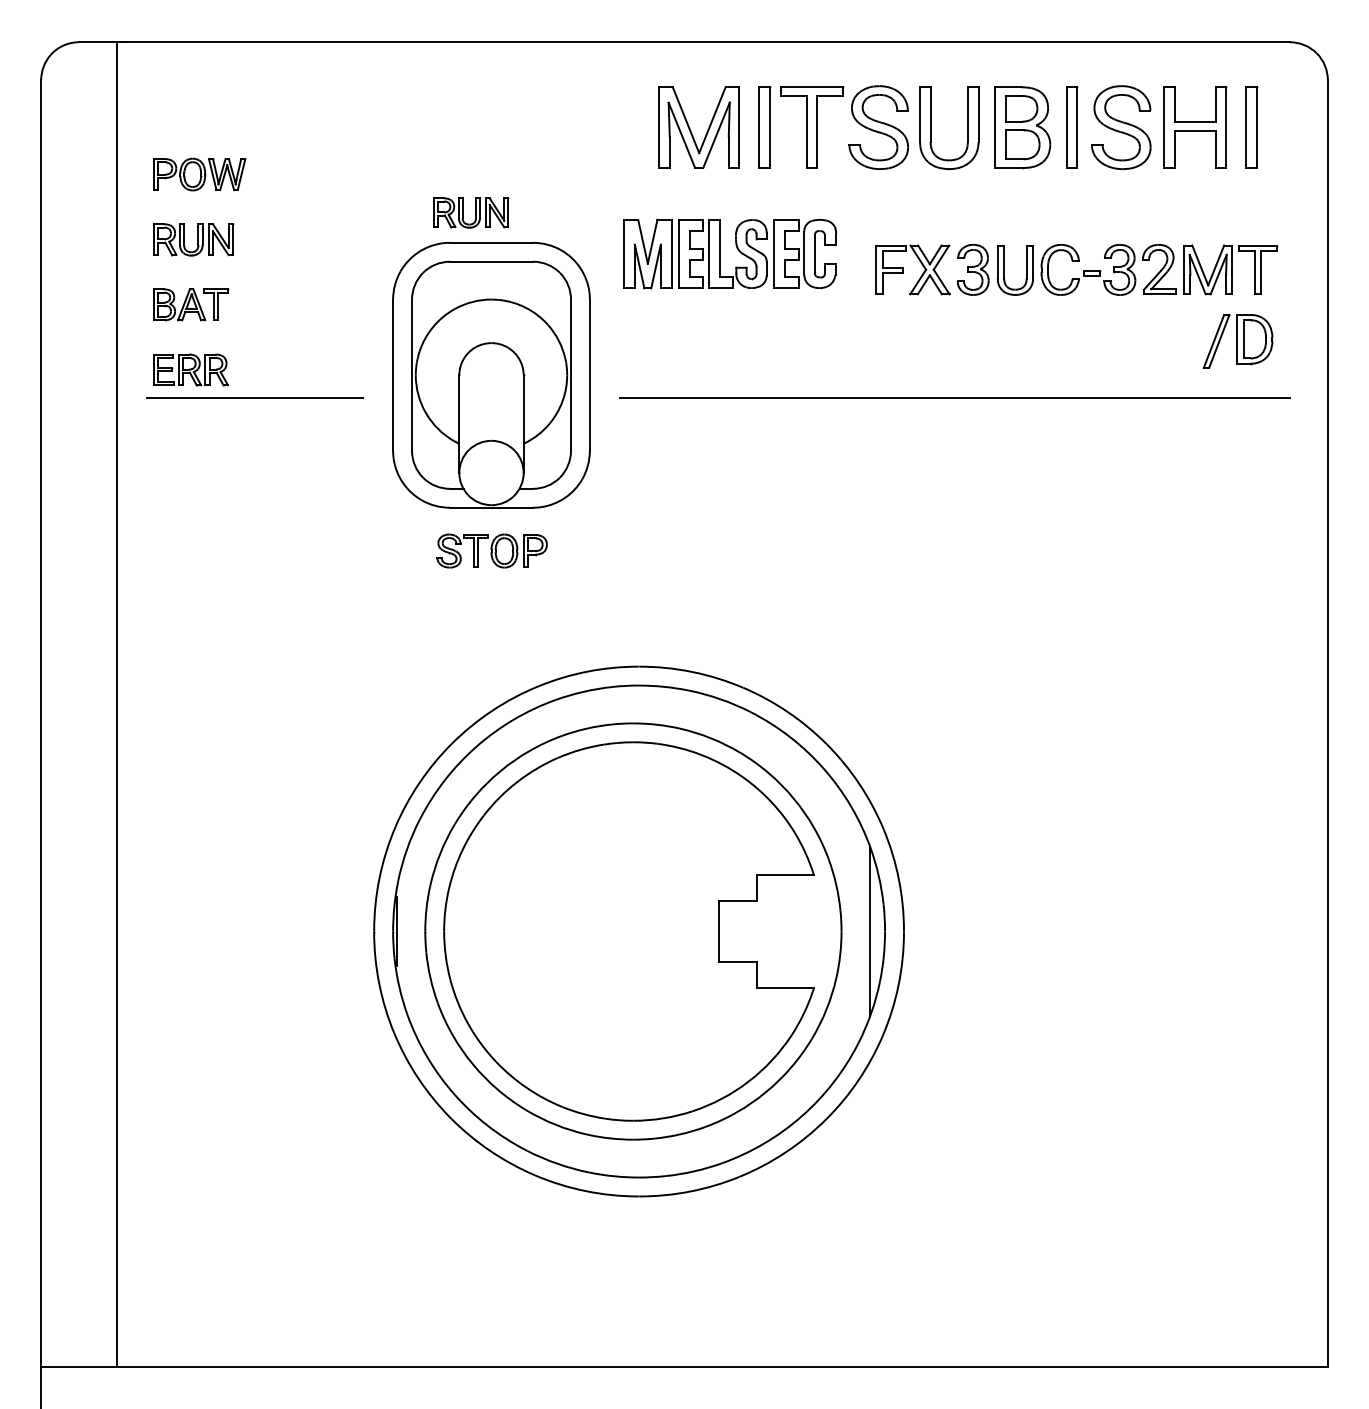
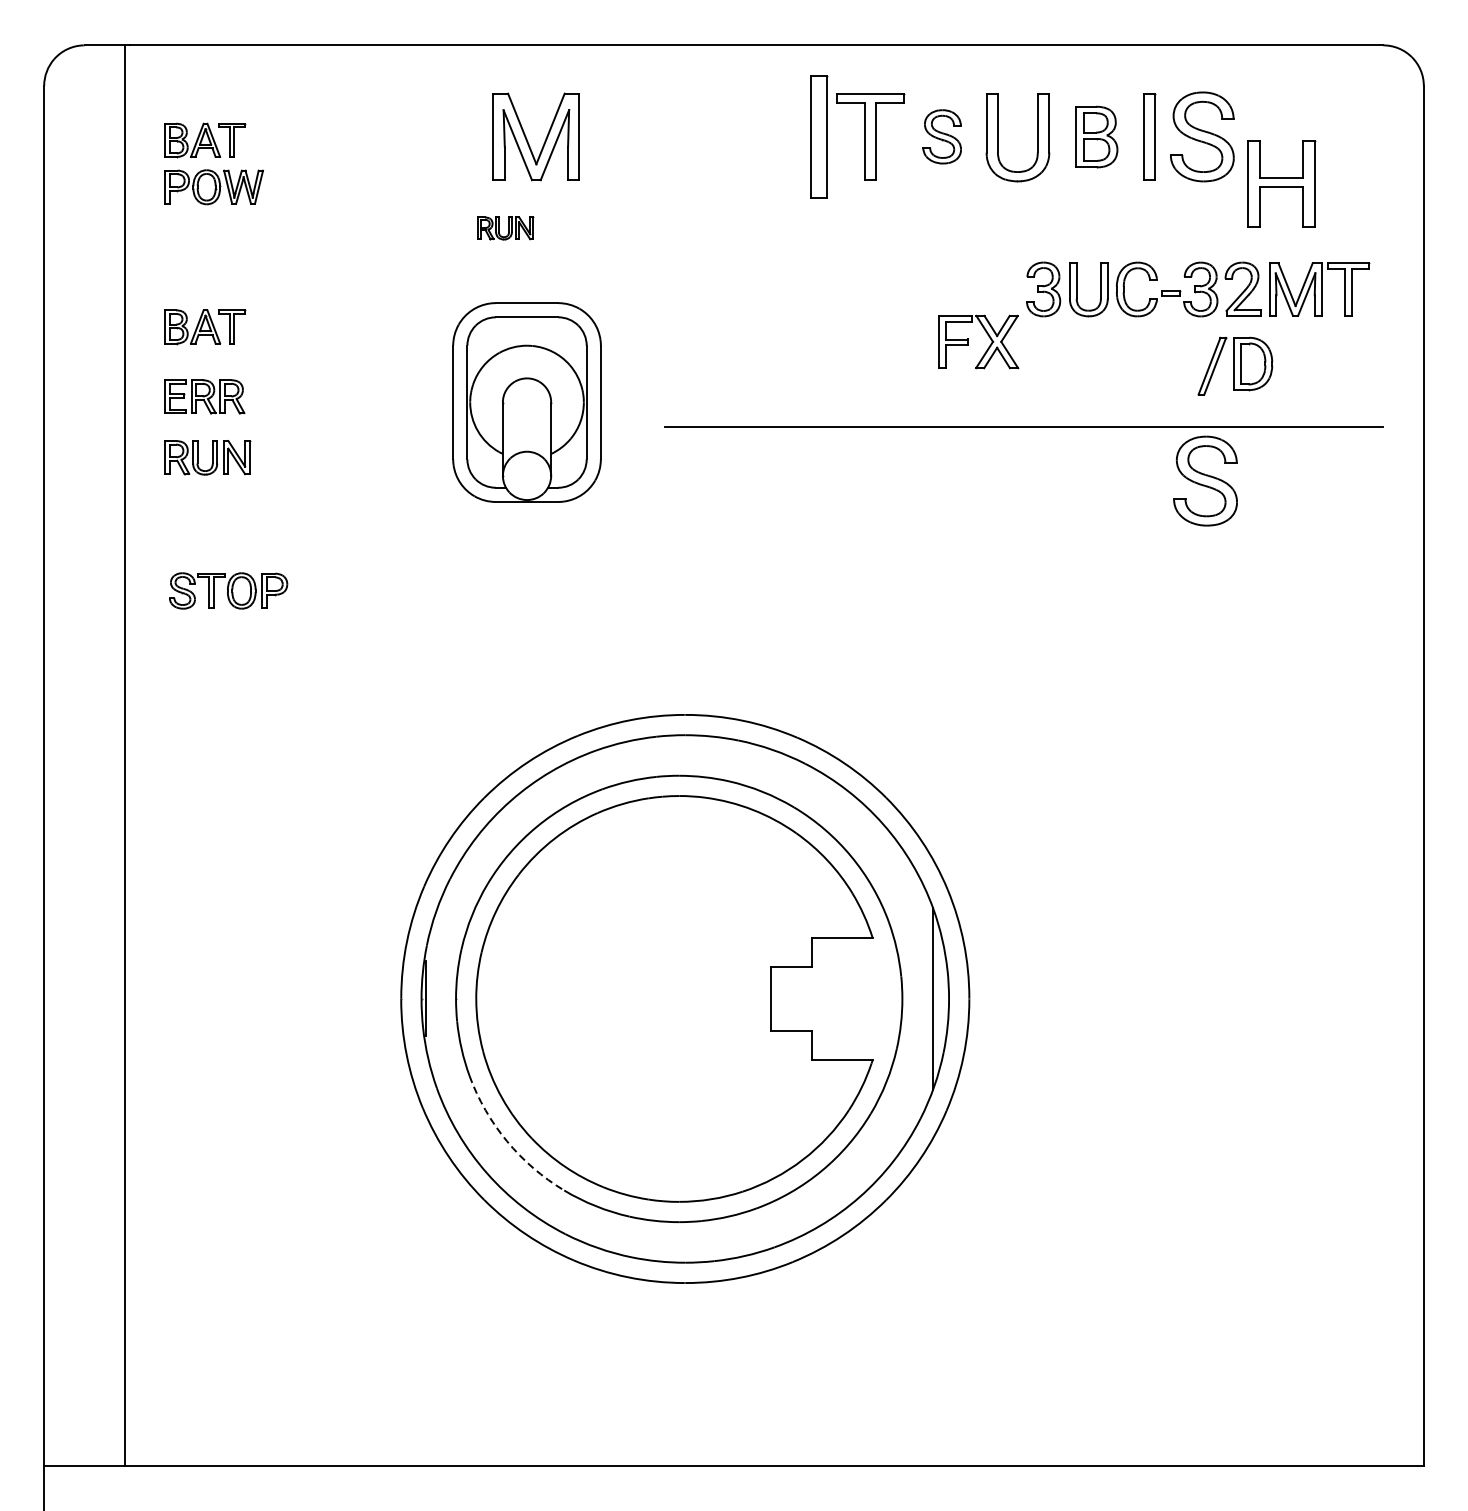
part: (764, 127) -> (819, 136), size x1.4
part: (878, 127) -> (942, 136), size x0.6
part: (1022, 127) -> (1096, 136), size x0.7
part: (1195, 127) -> (1281, 183), moved
part: (1251, 127) -> (1341, 136), removed
part: (191, 130) -> (205, 139), added
part: (691, 130) -> (528, 139), moved
part: (471, 212) -> (505, 227), size x0.7
part: (193, 239) -> (207, 457), moved
part: (737, 250) -> (790, 268), removed
part: (903, 269) -> (968, 341), moved
part: (1237, 341) -> (1234, 366), moved
part: (491, 375) -> (527, 402), size x0.7
line: (254, 397) -> (272, 426), removed
part: (1124, 448) -> (1205, 480), added
part: (491, 550) -> (227, 590), moved
arc: (472, 1064) -> (506, 1141), solid -> dashed

